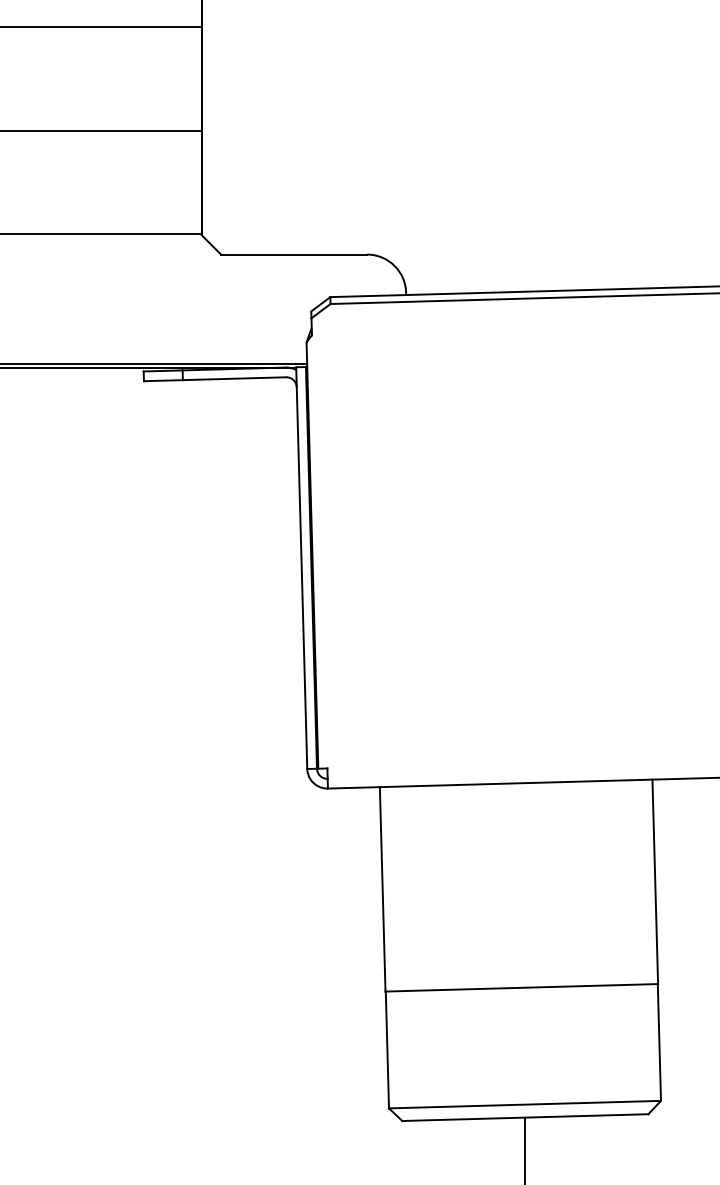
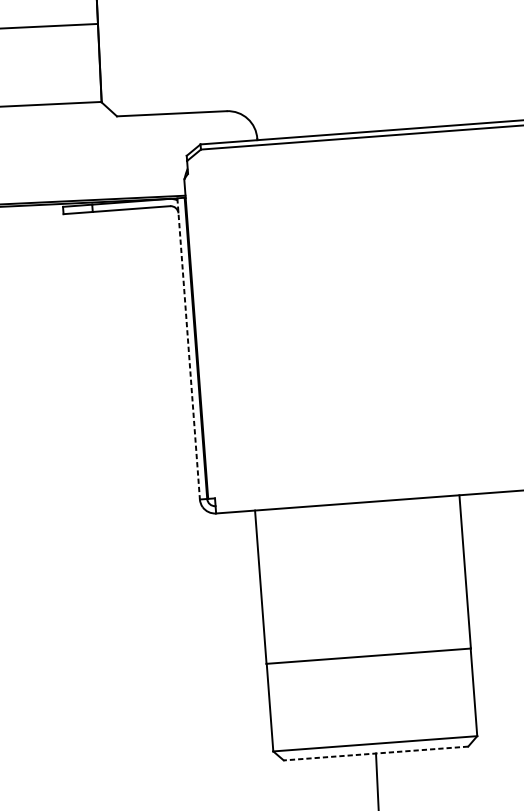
line: (301, 568) -> (188, 349), solid -> dashed
line: (524, 1117) -> (375, 753), solid -> dashed

